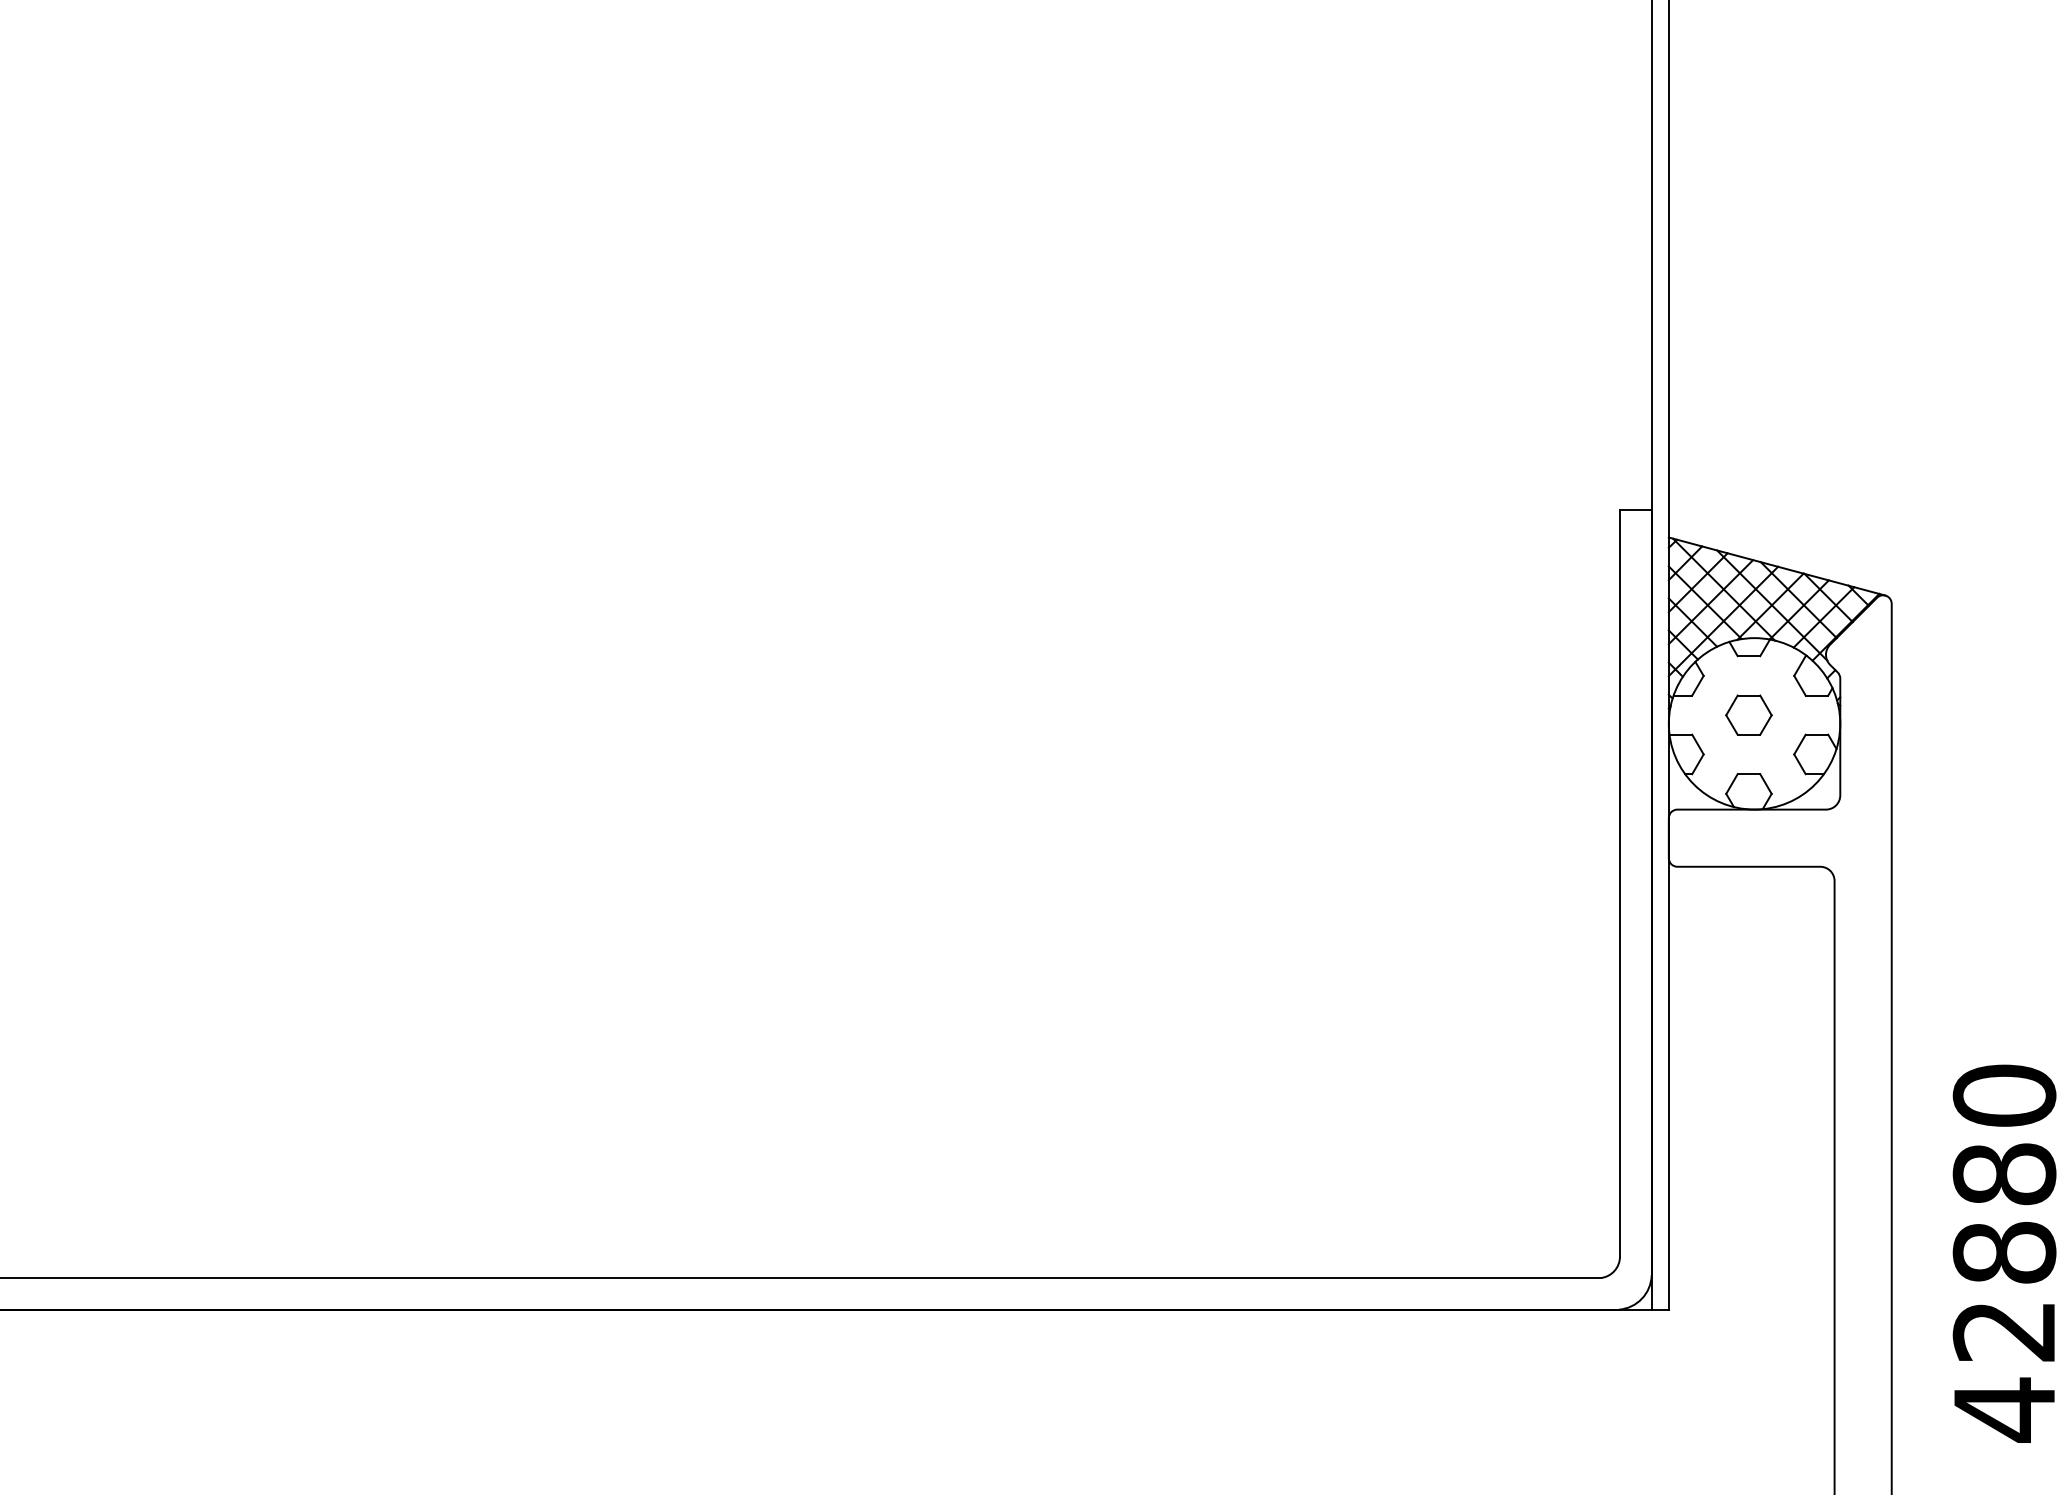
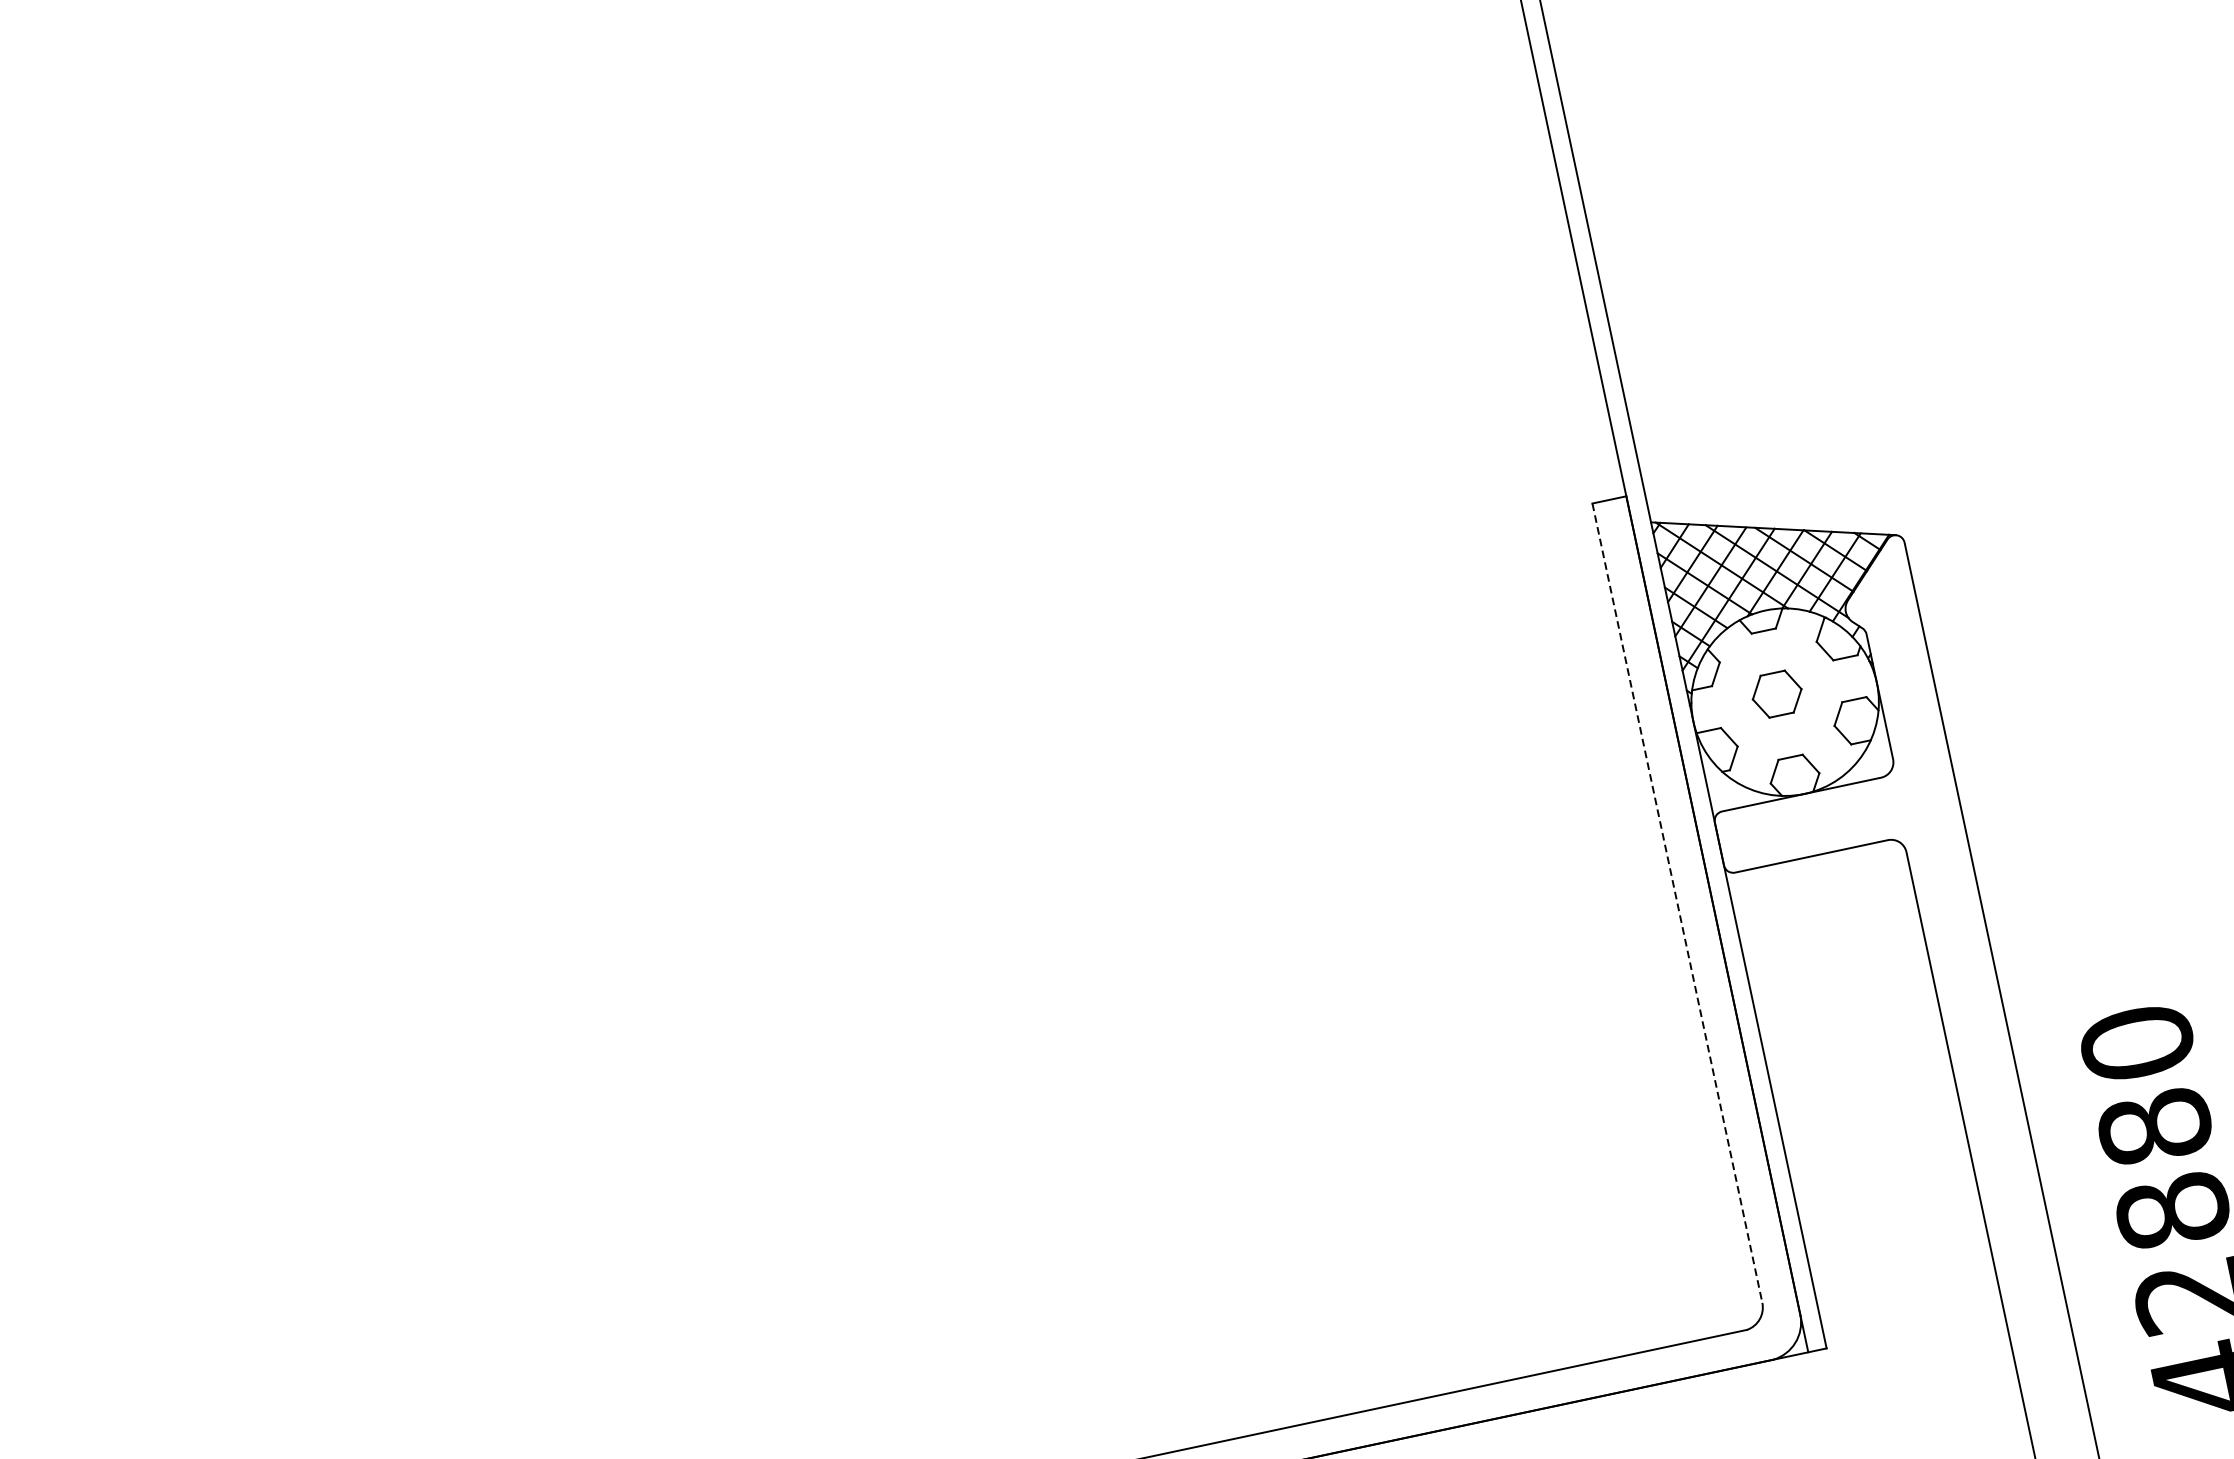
line: (1619, 883) -> (1676, 903), solid -> dashed

